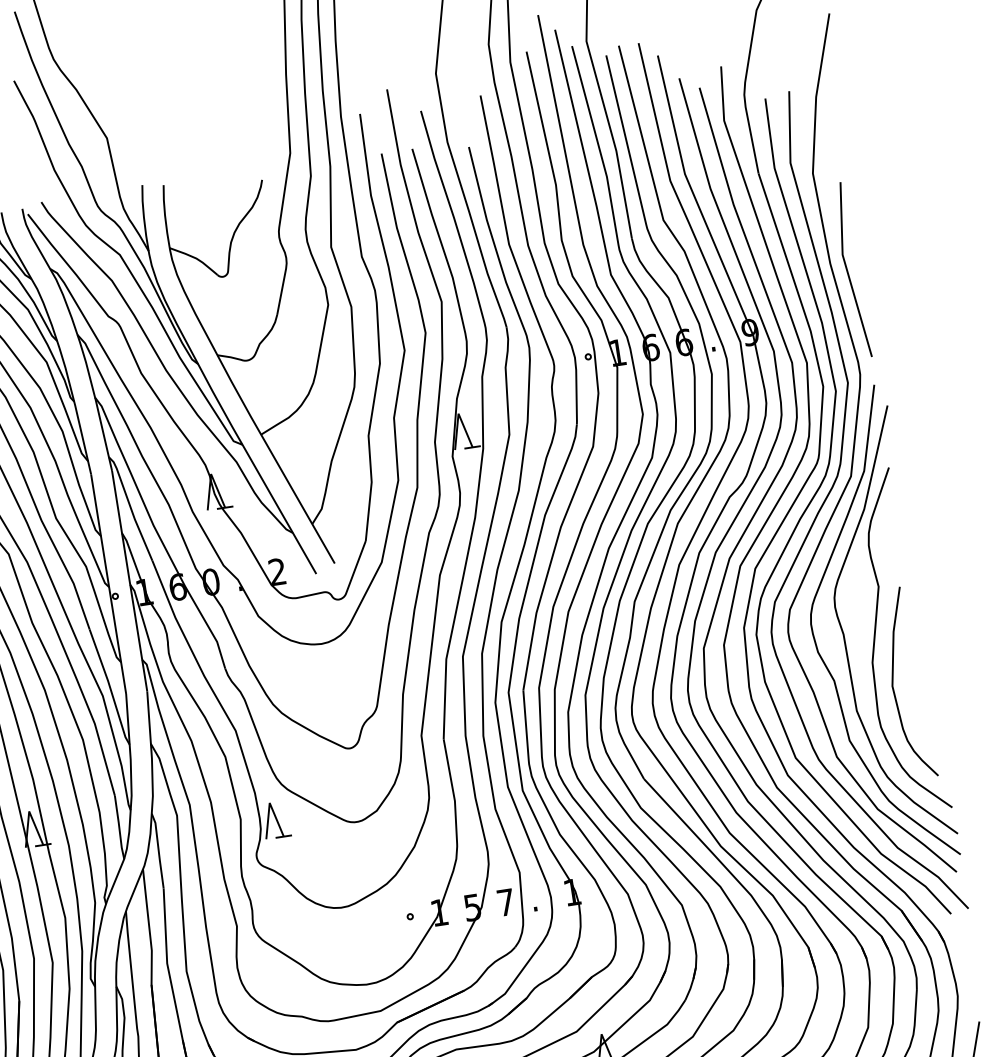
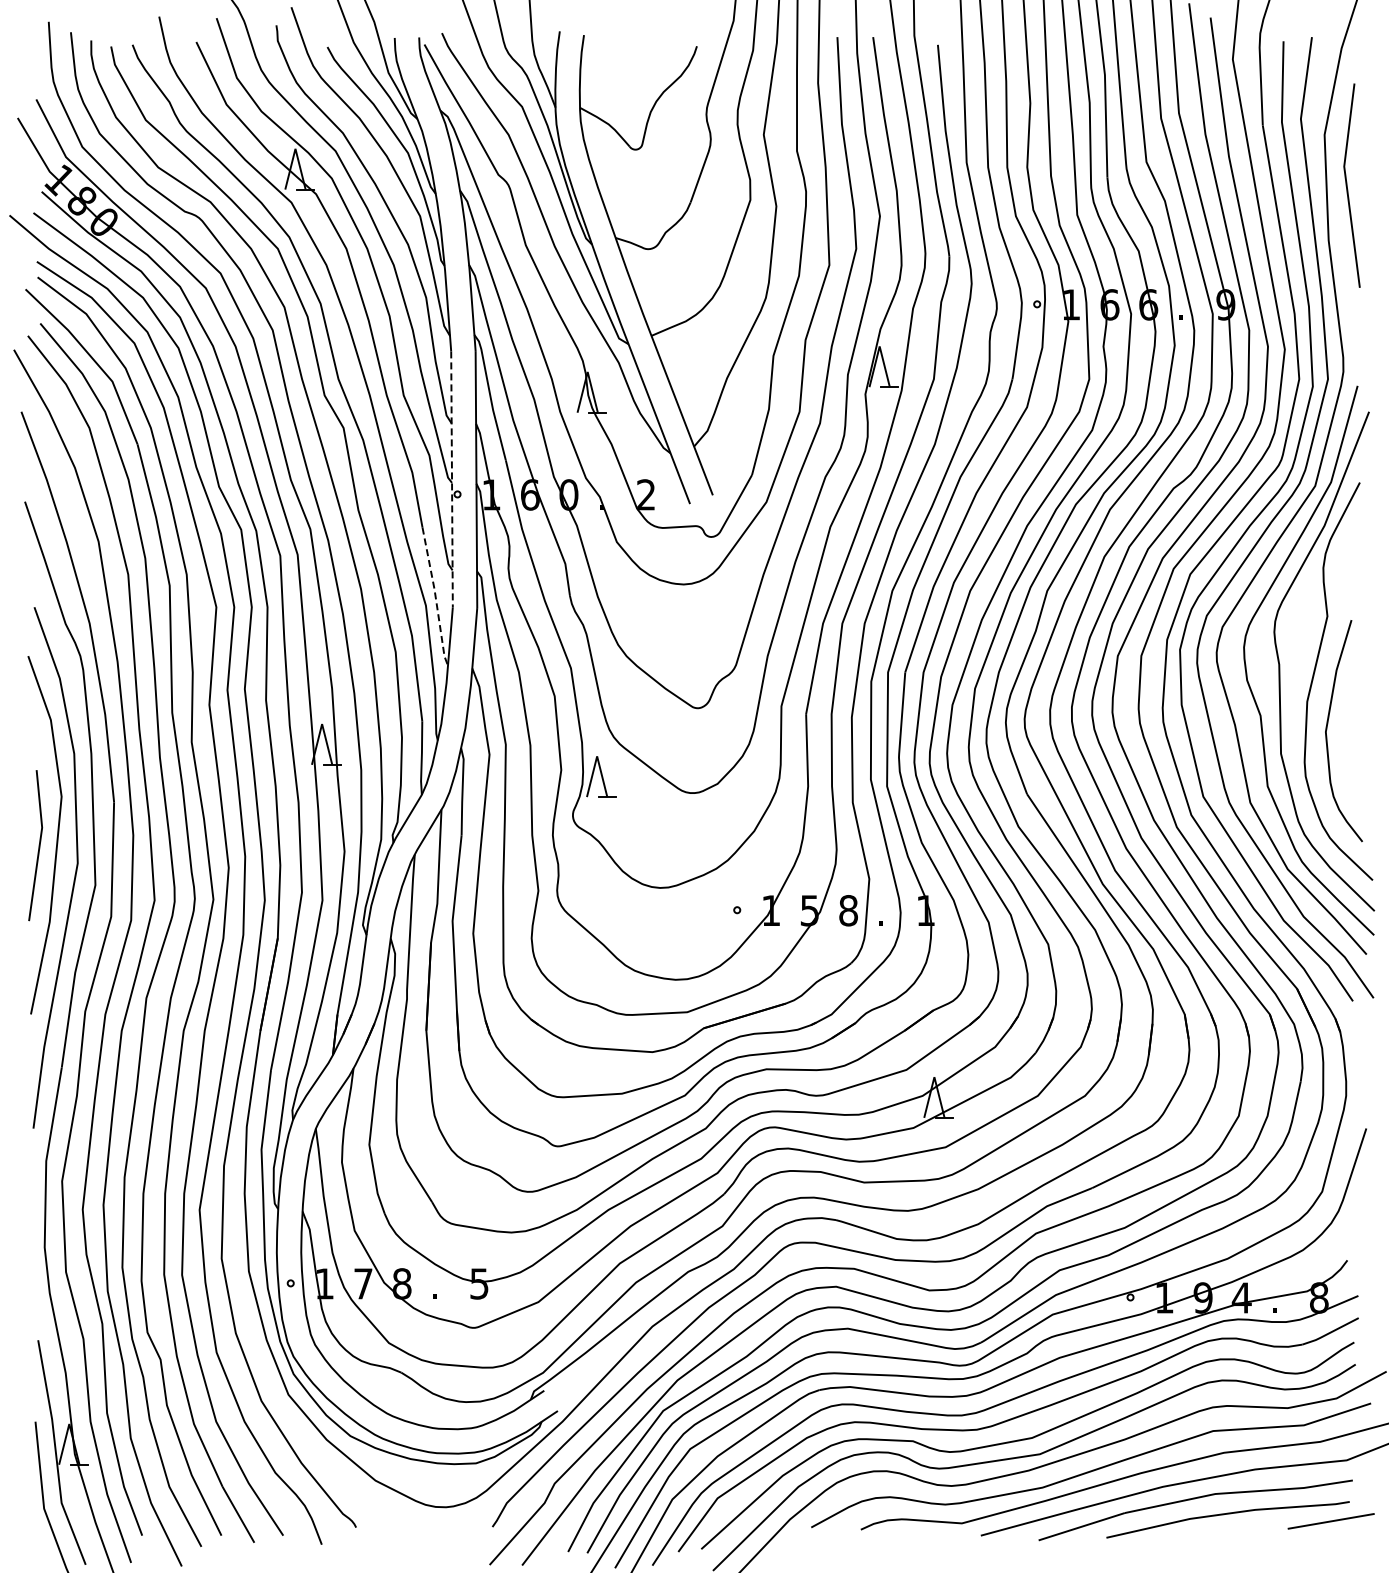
line: (847, 270) -> (1347, 185), moved
line: (109, 584) -> (452, 479), solid -> dashed
line: (109, 687) -> (435, 597), solid -> dashed
text: (505, 902) -> (848, 910), 7 -> 8

